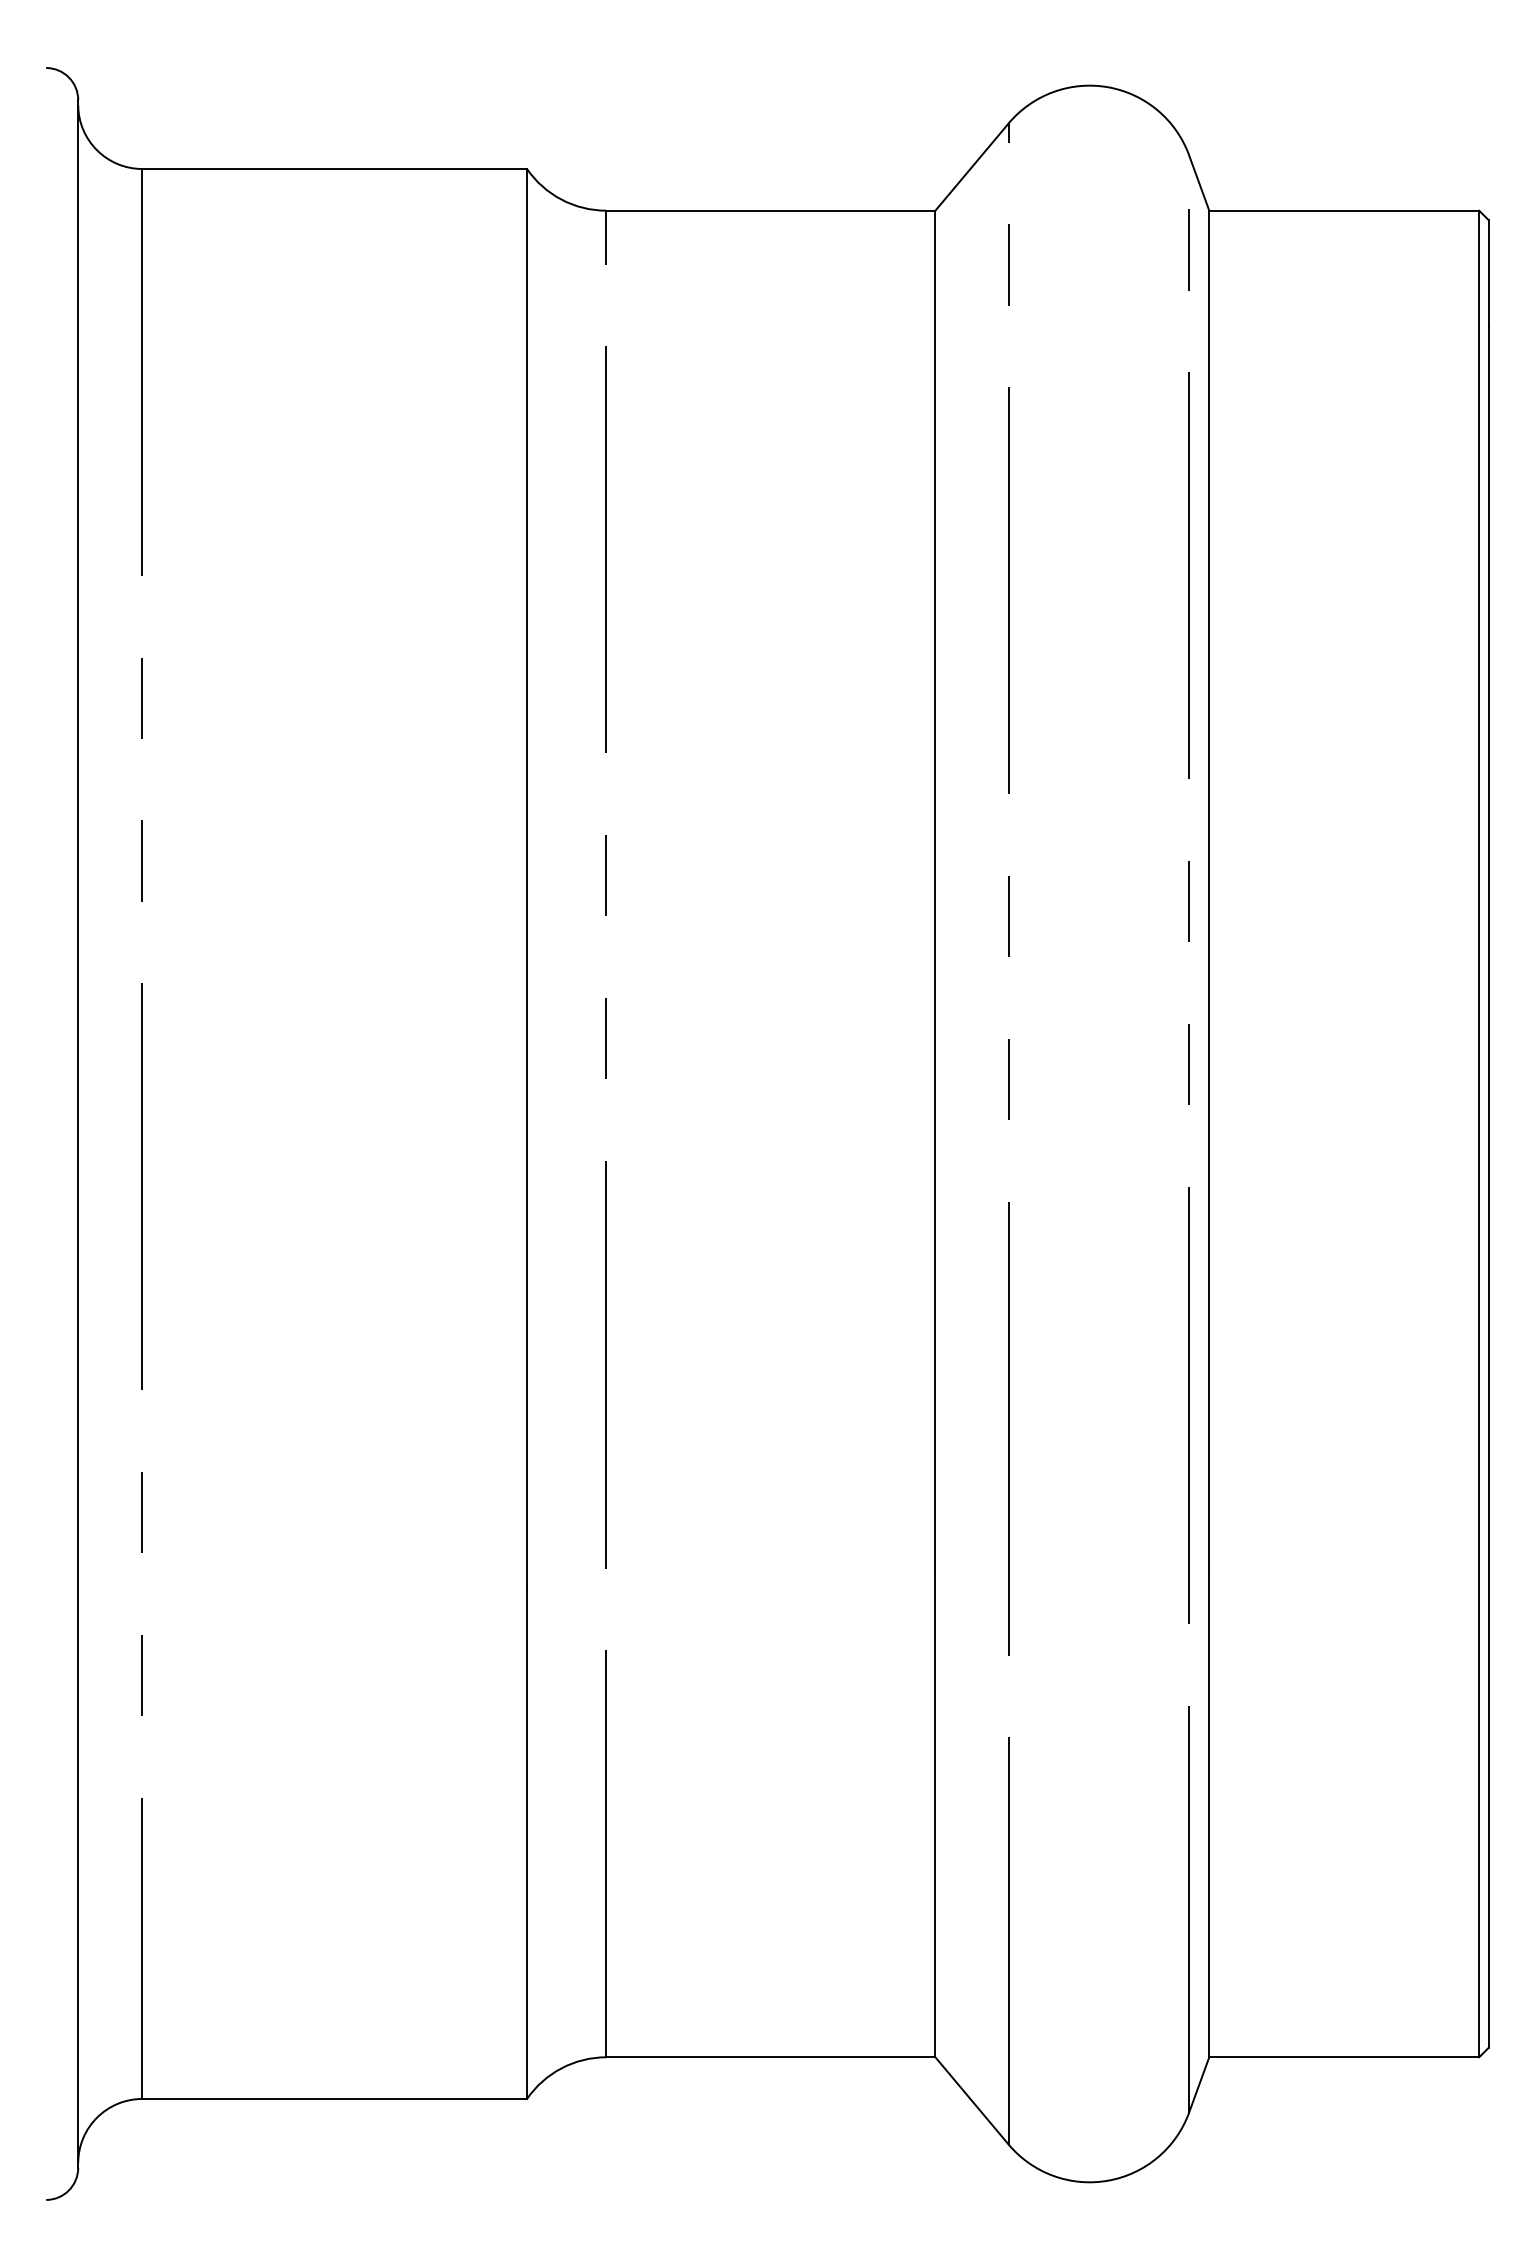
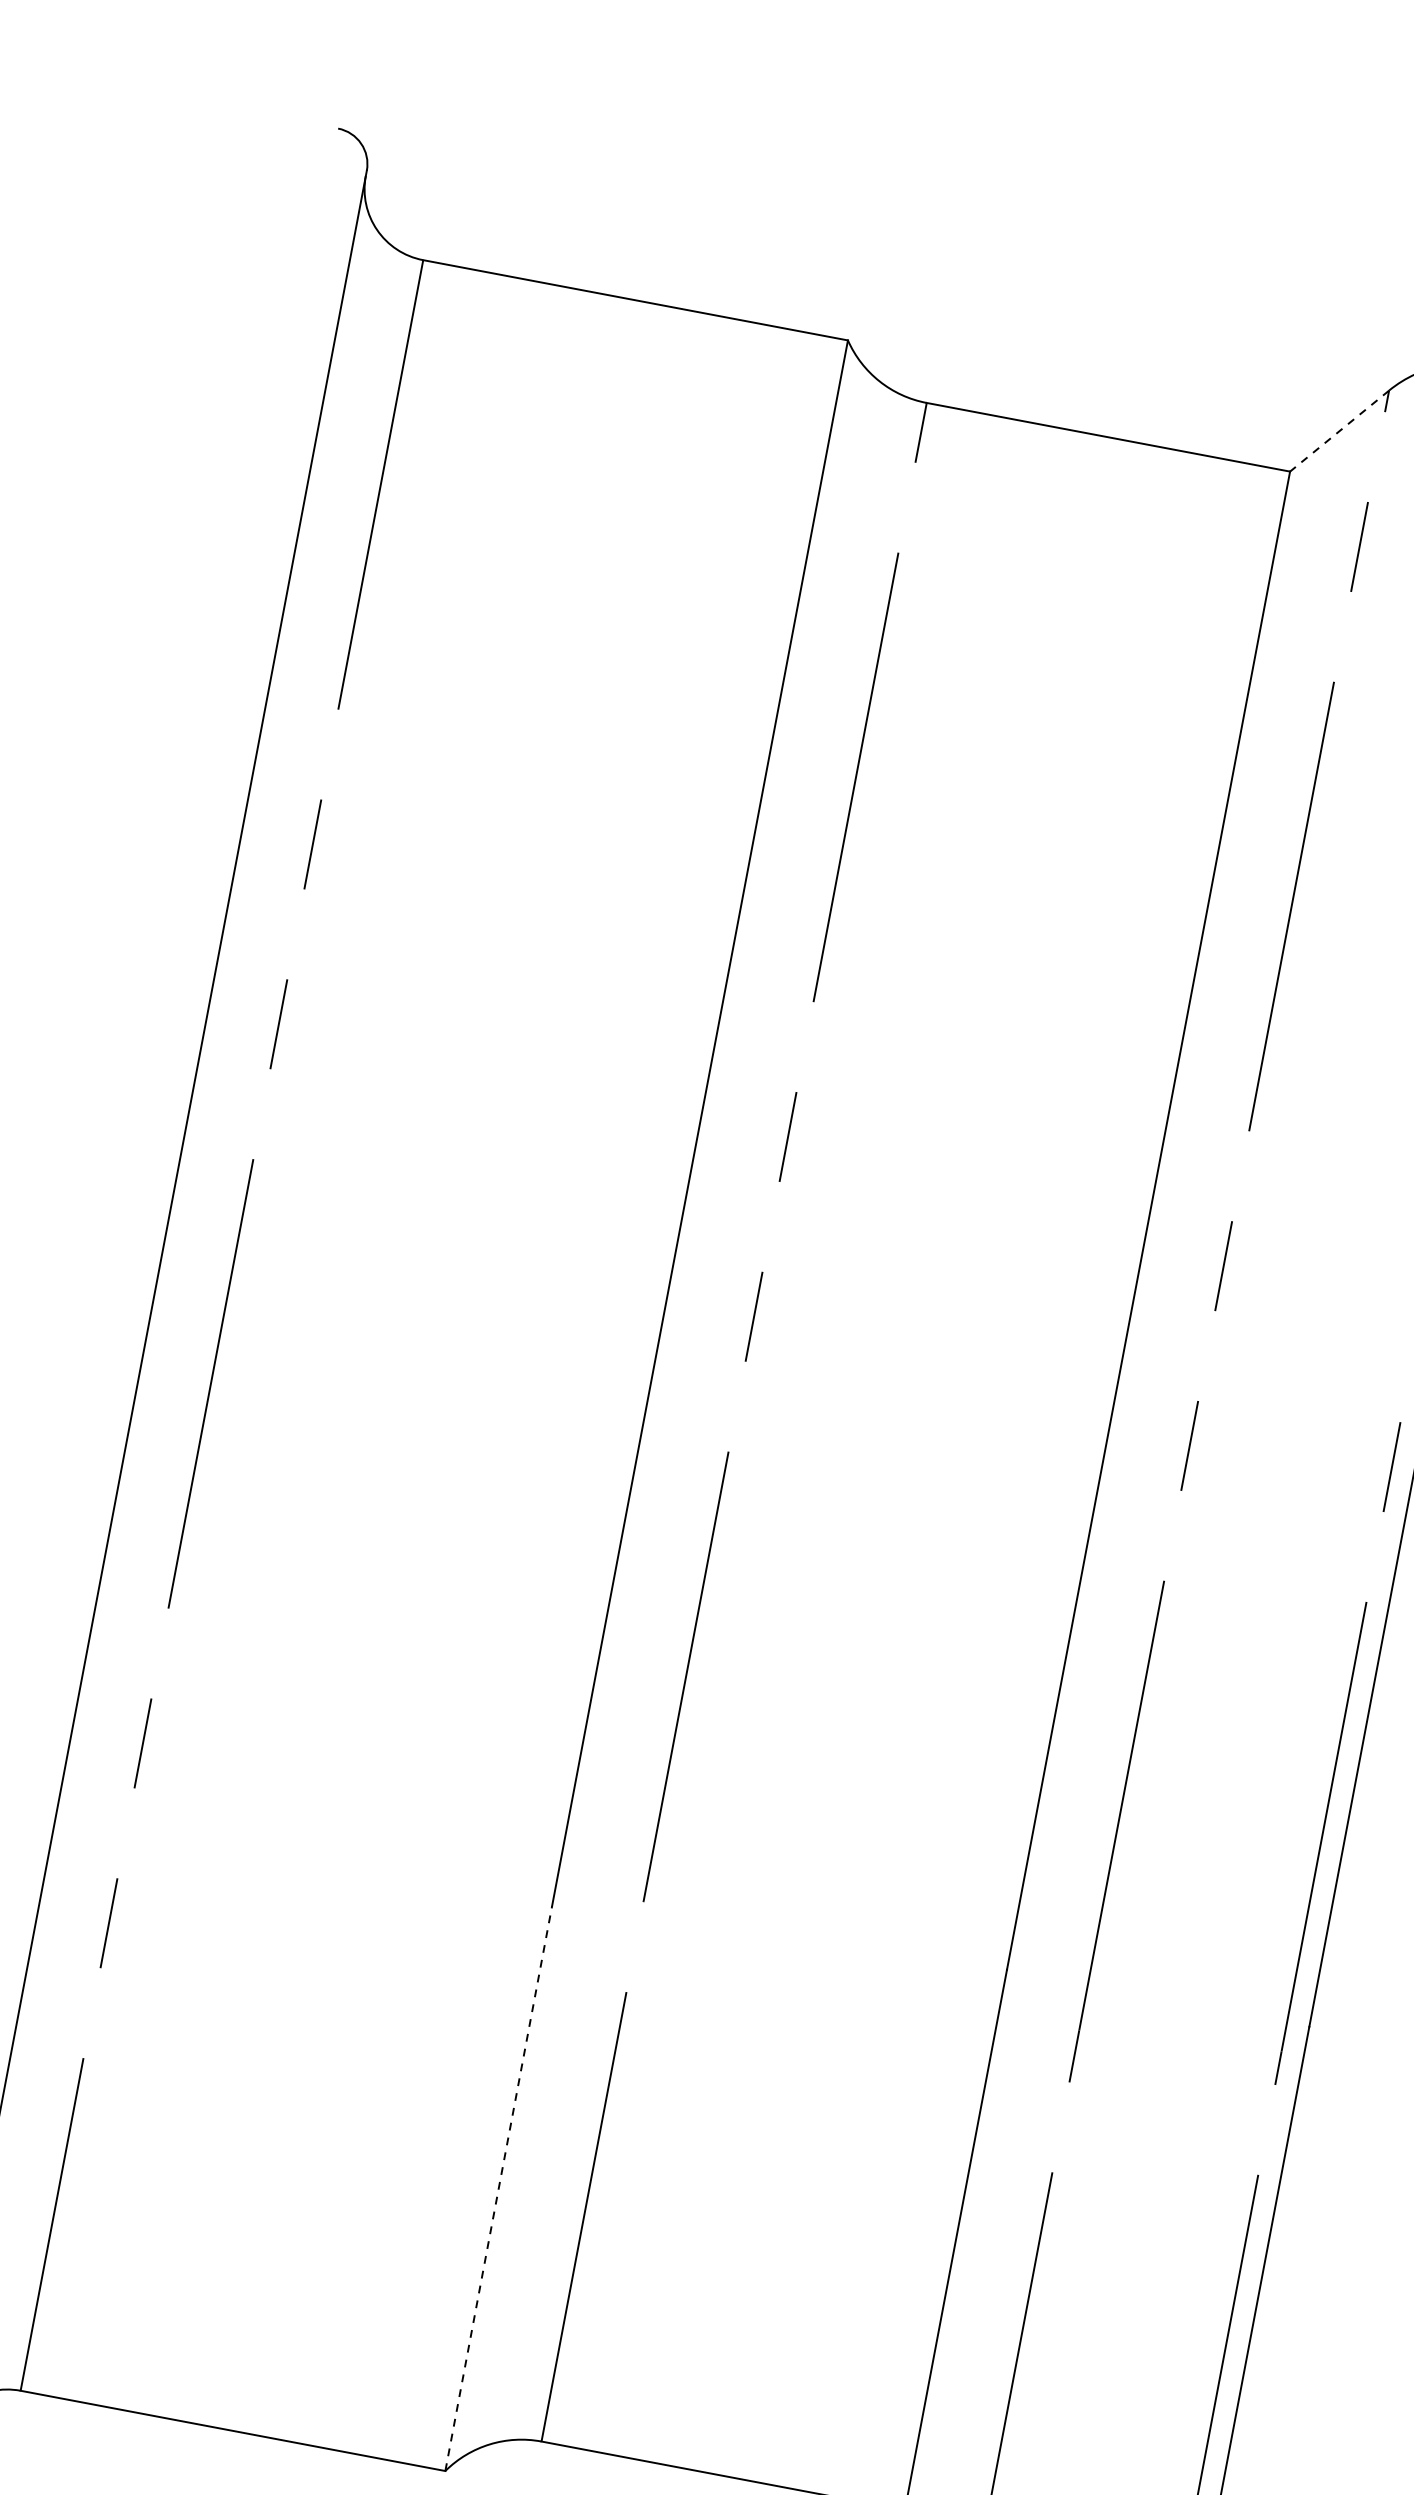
line: (972, 167) -> (1340, 431), solid -> dashed
line: (527, 1843) -> (499, 2189), solid -> dashed

